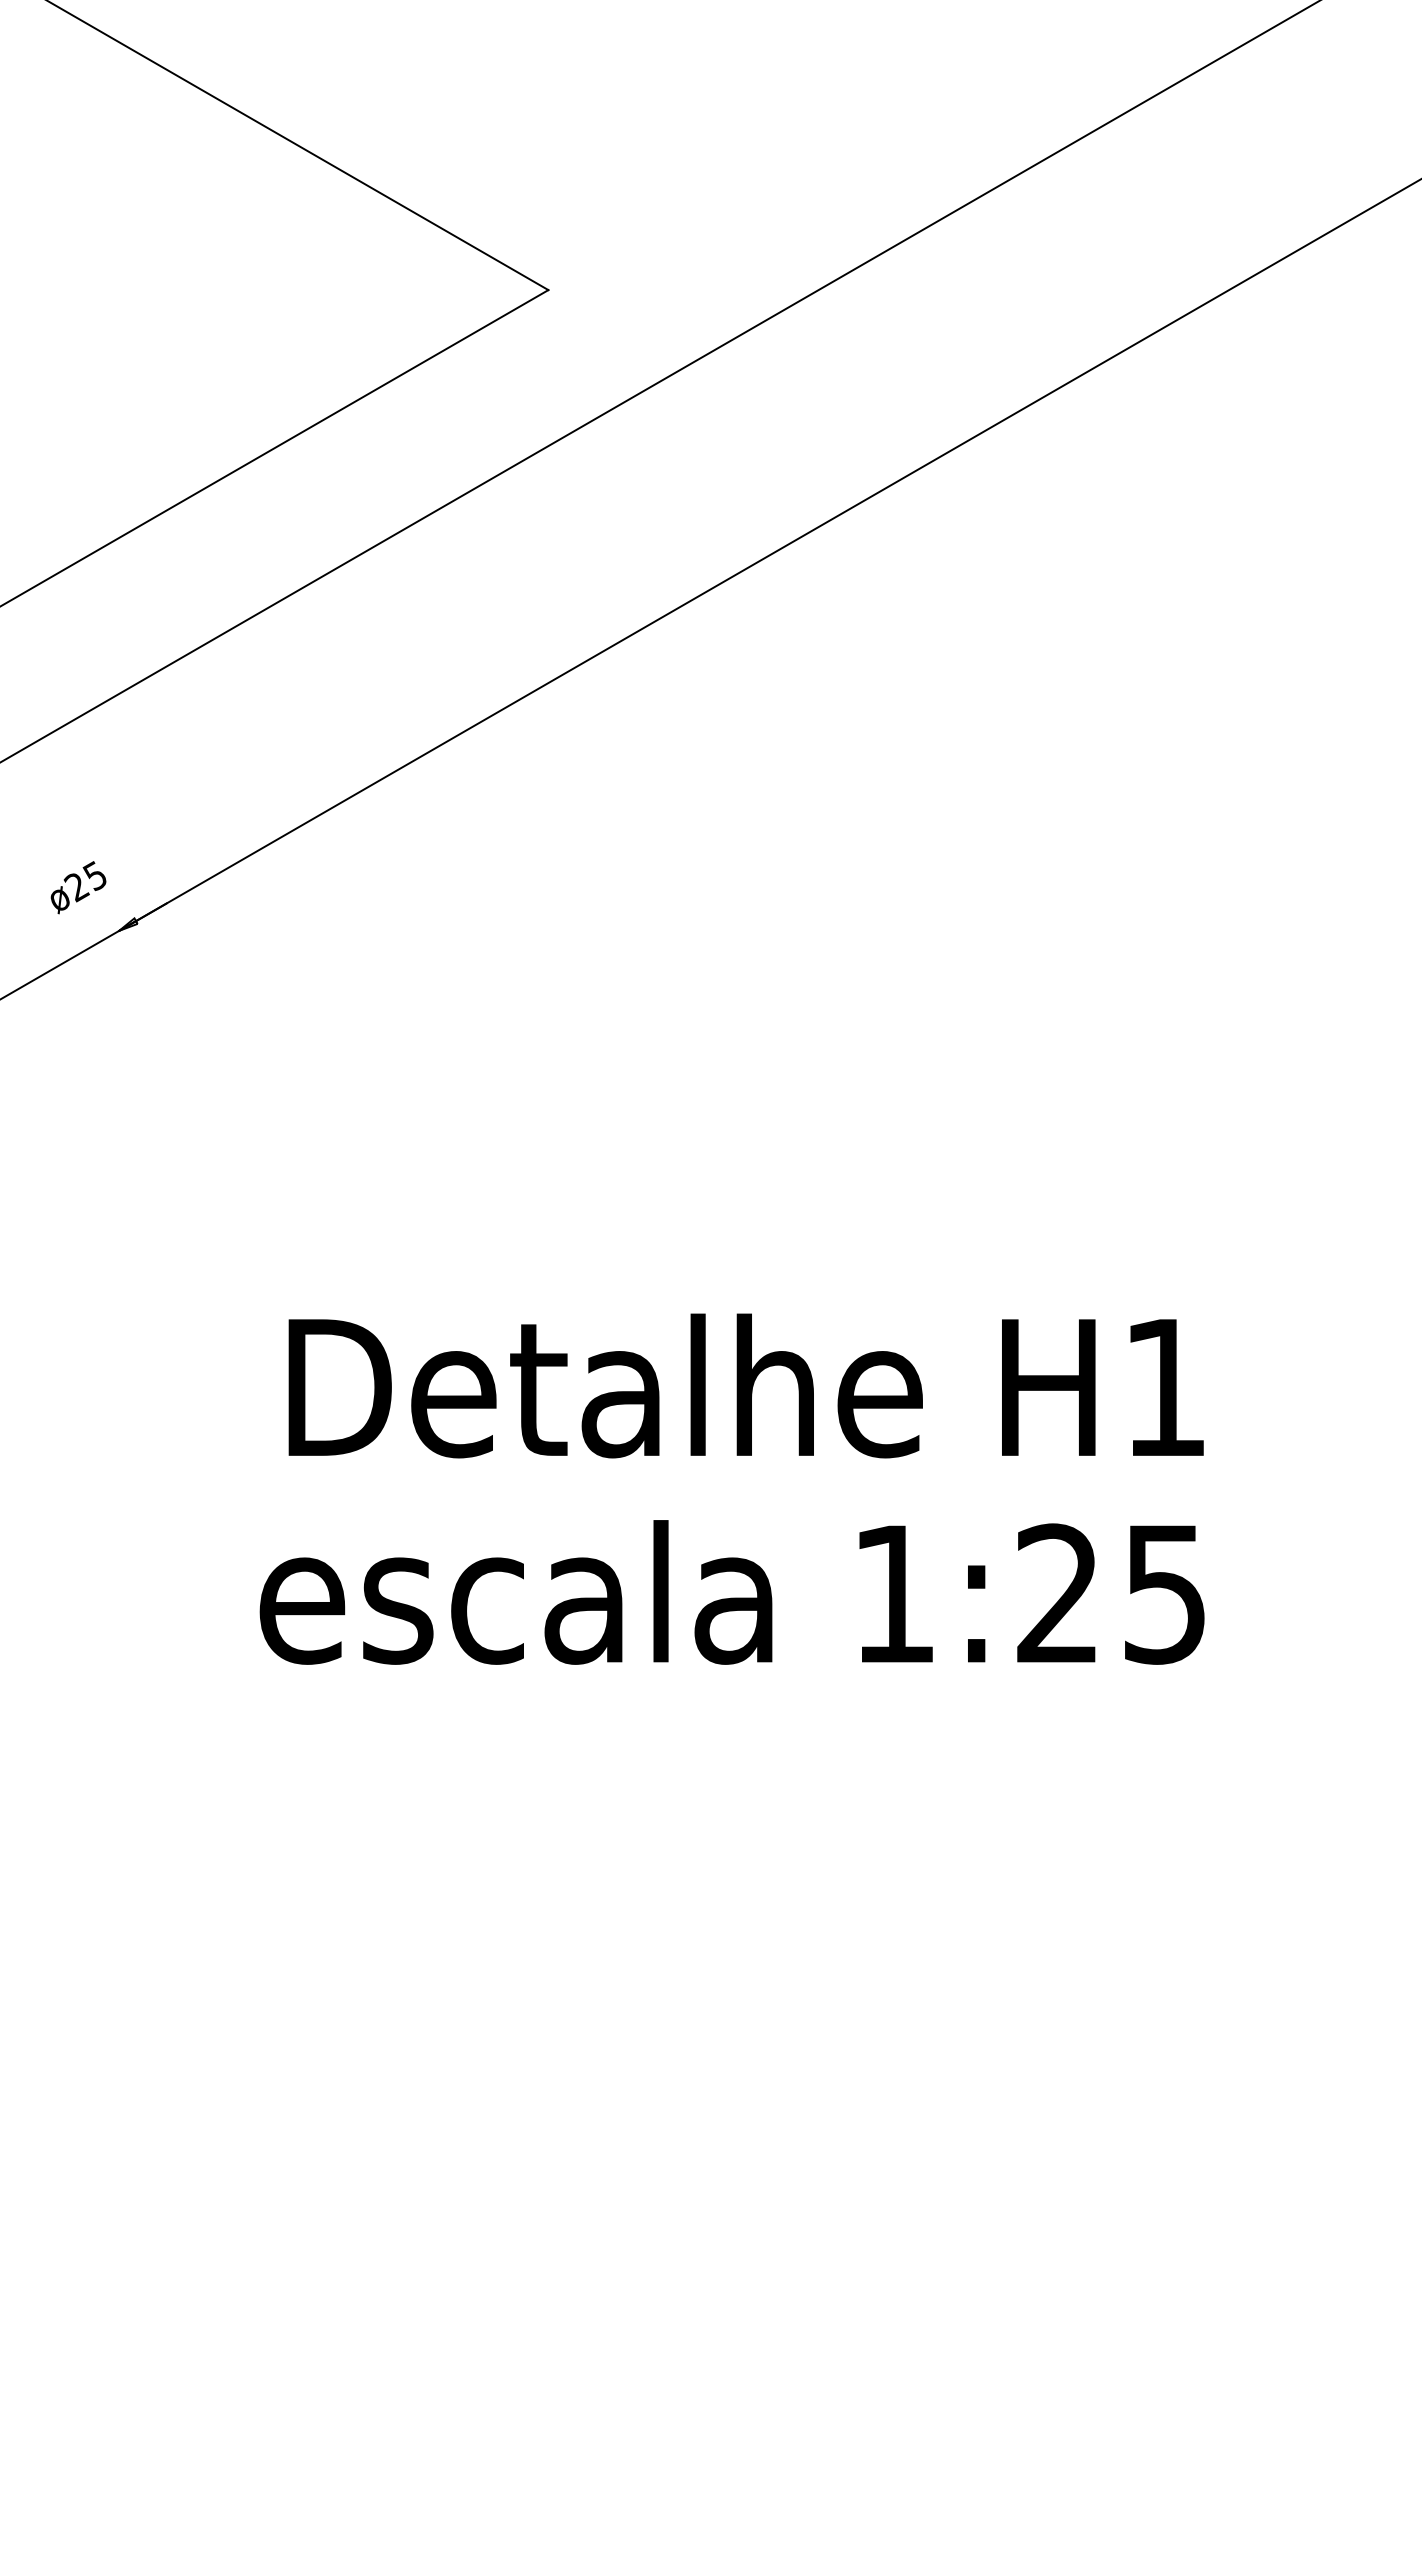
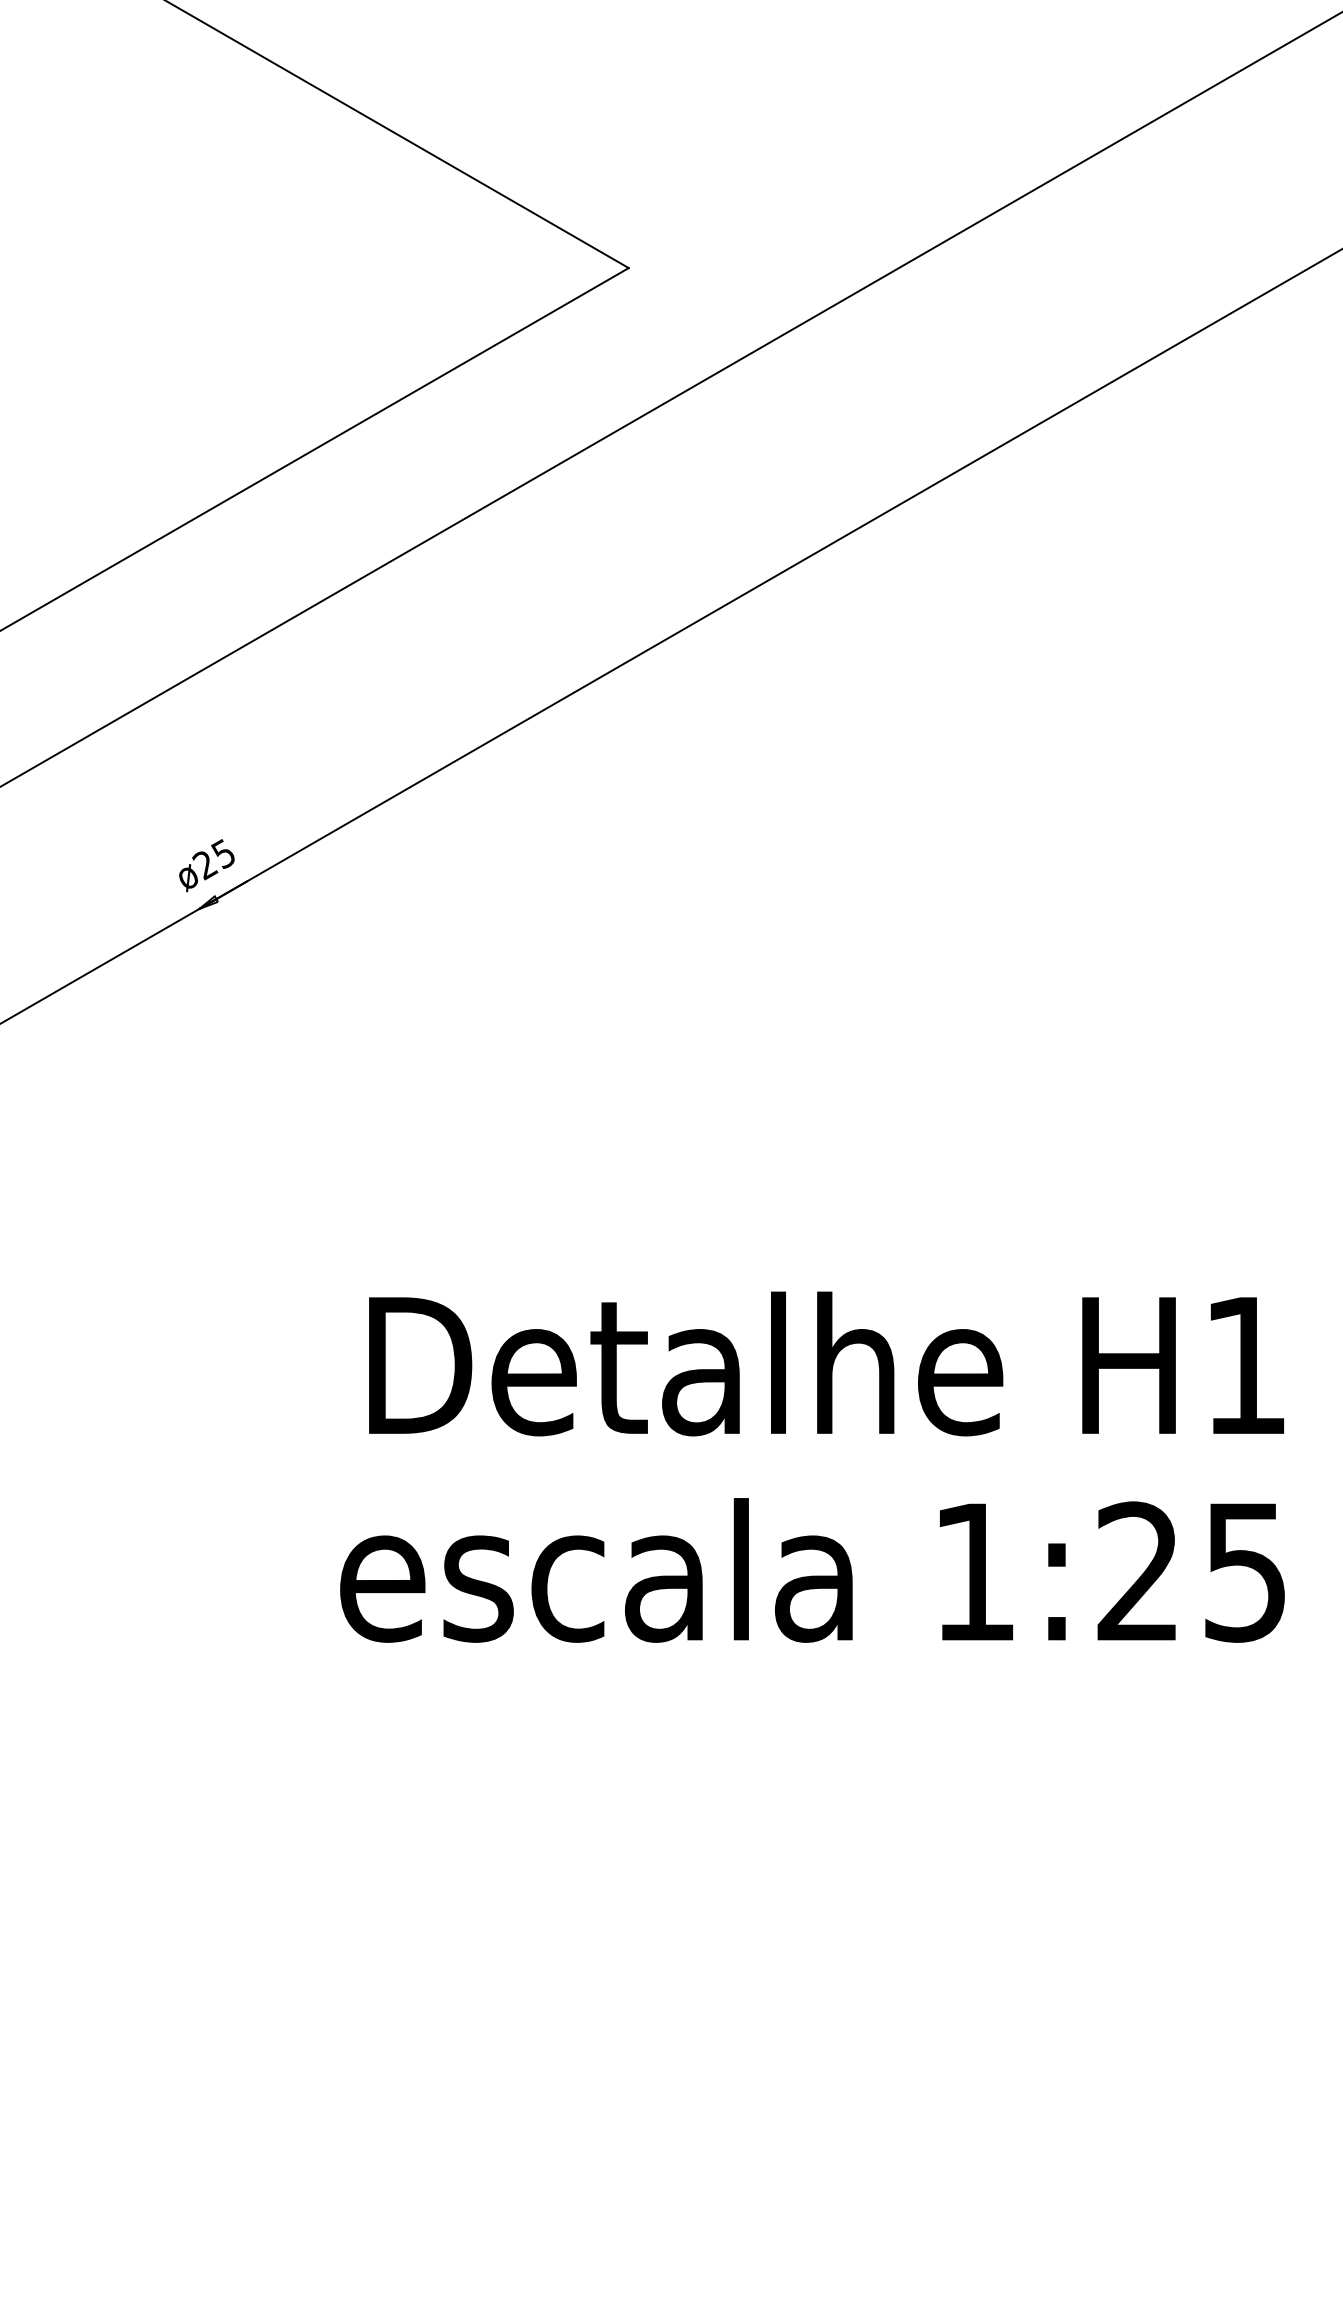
text: (78, 887) -> (206, 865), moved

